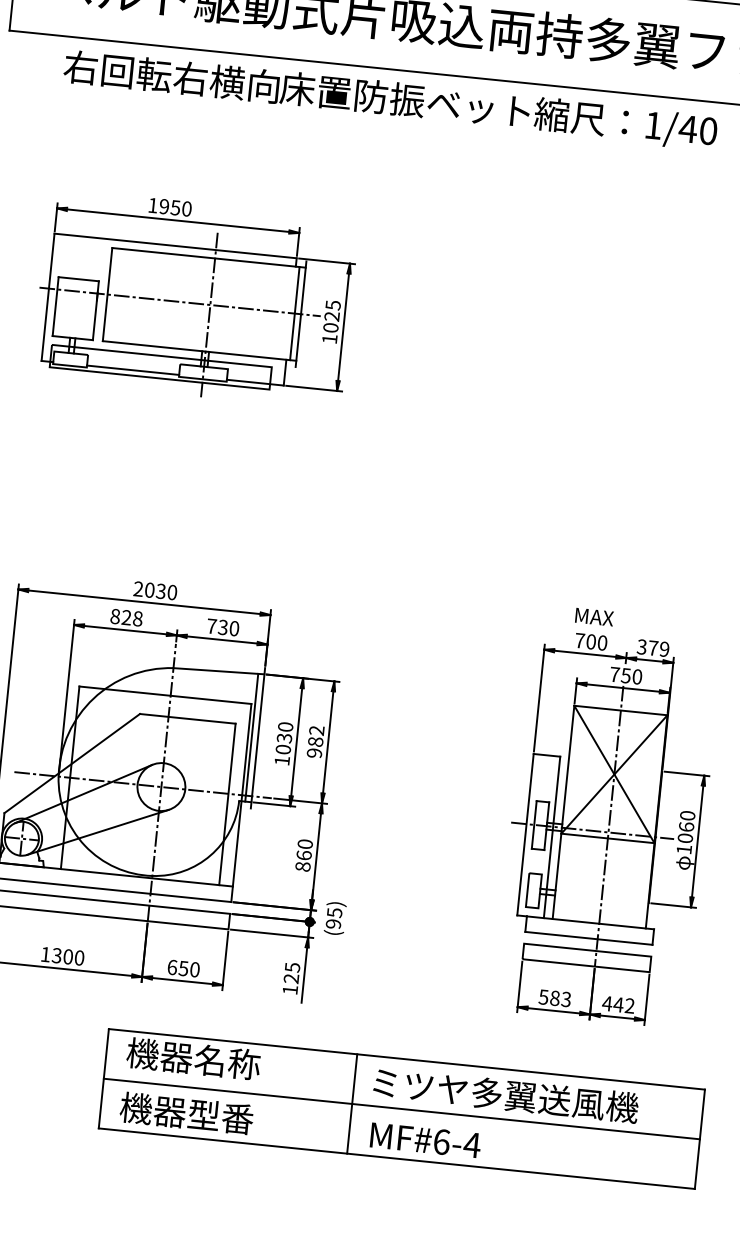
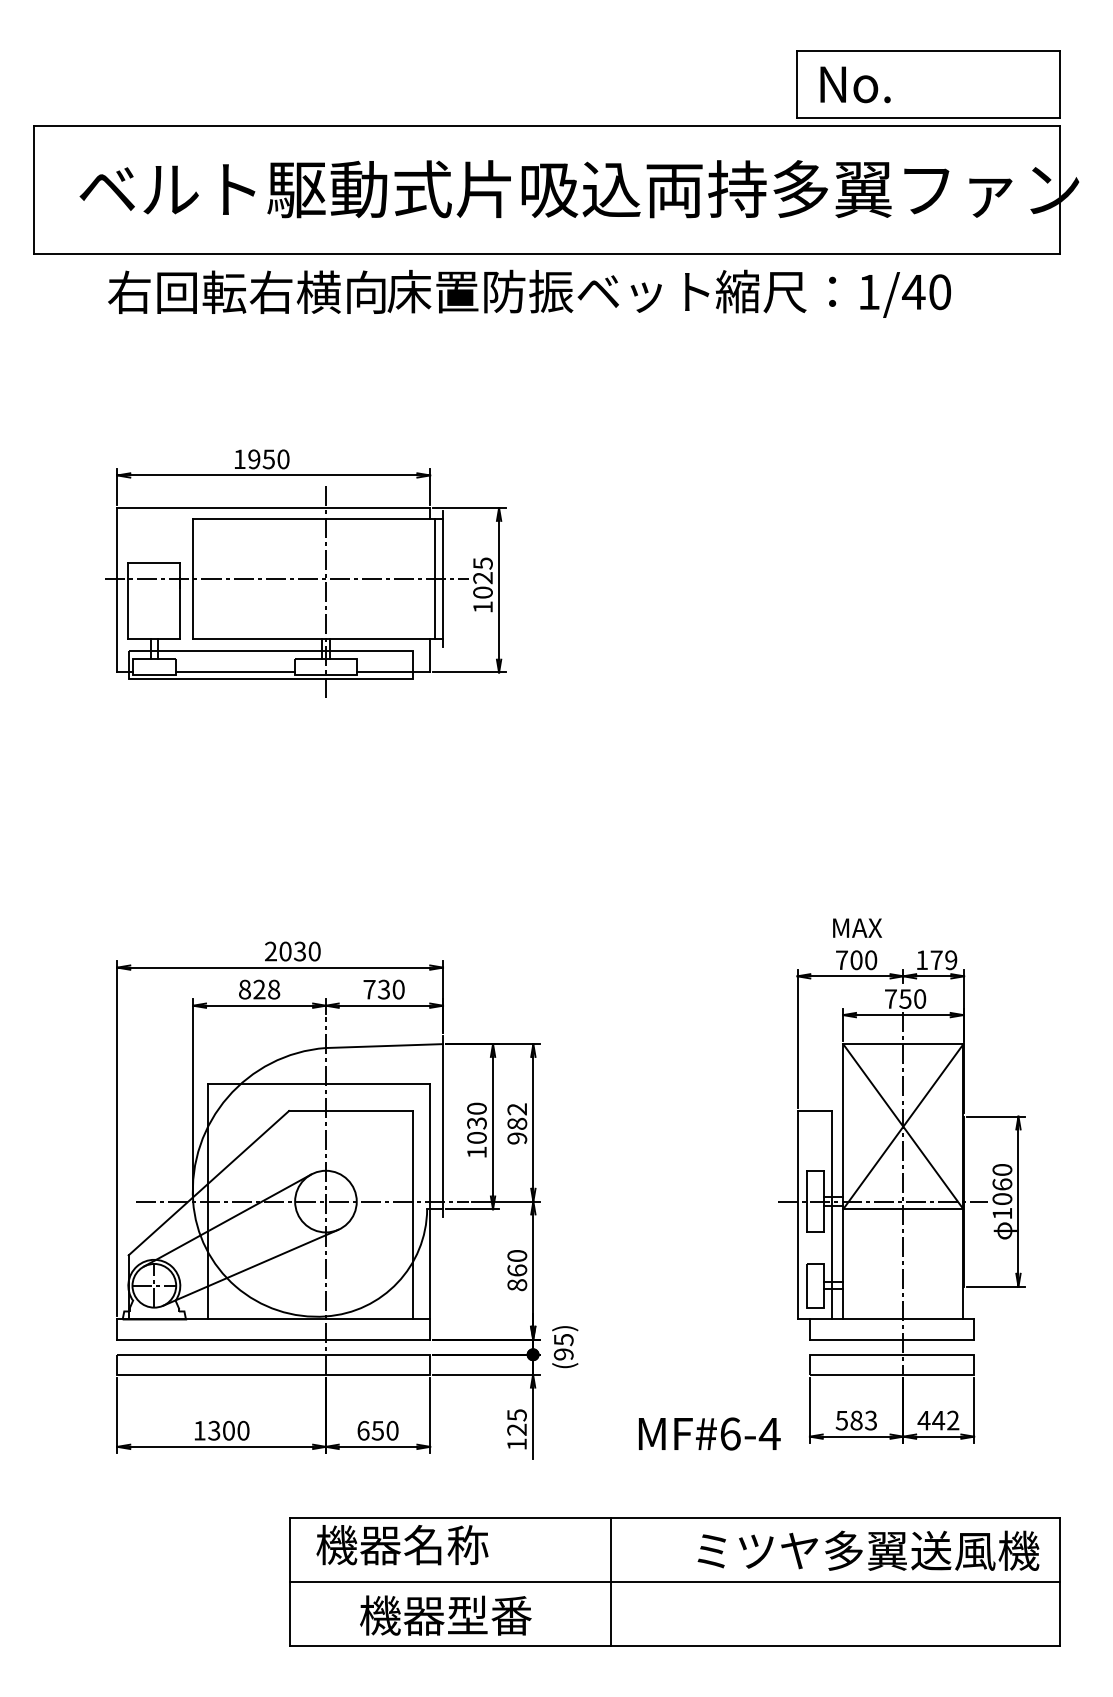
text: (641, 647) -> (921, 960), 379 -> 179
line: (252, 737) -> (435, 1126), removed
text: (506, 1095) -> (868, 1550), moved
text: (186, 1113) -> (445, 1615), moved
text: (425, 1140) -> (709, 1433), moved

